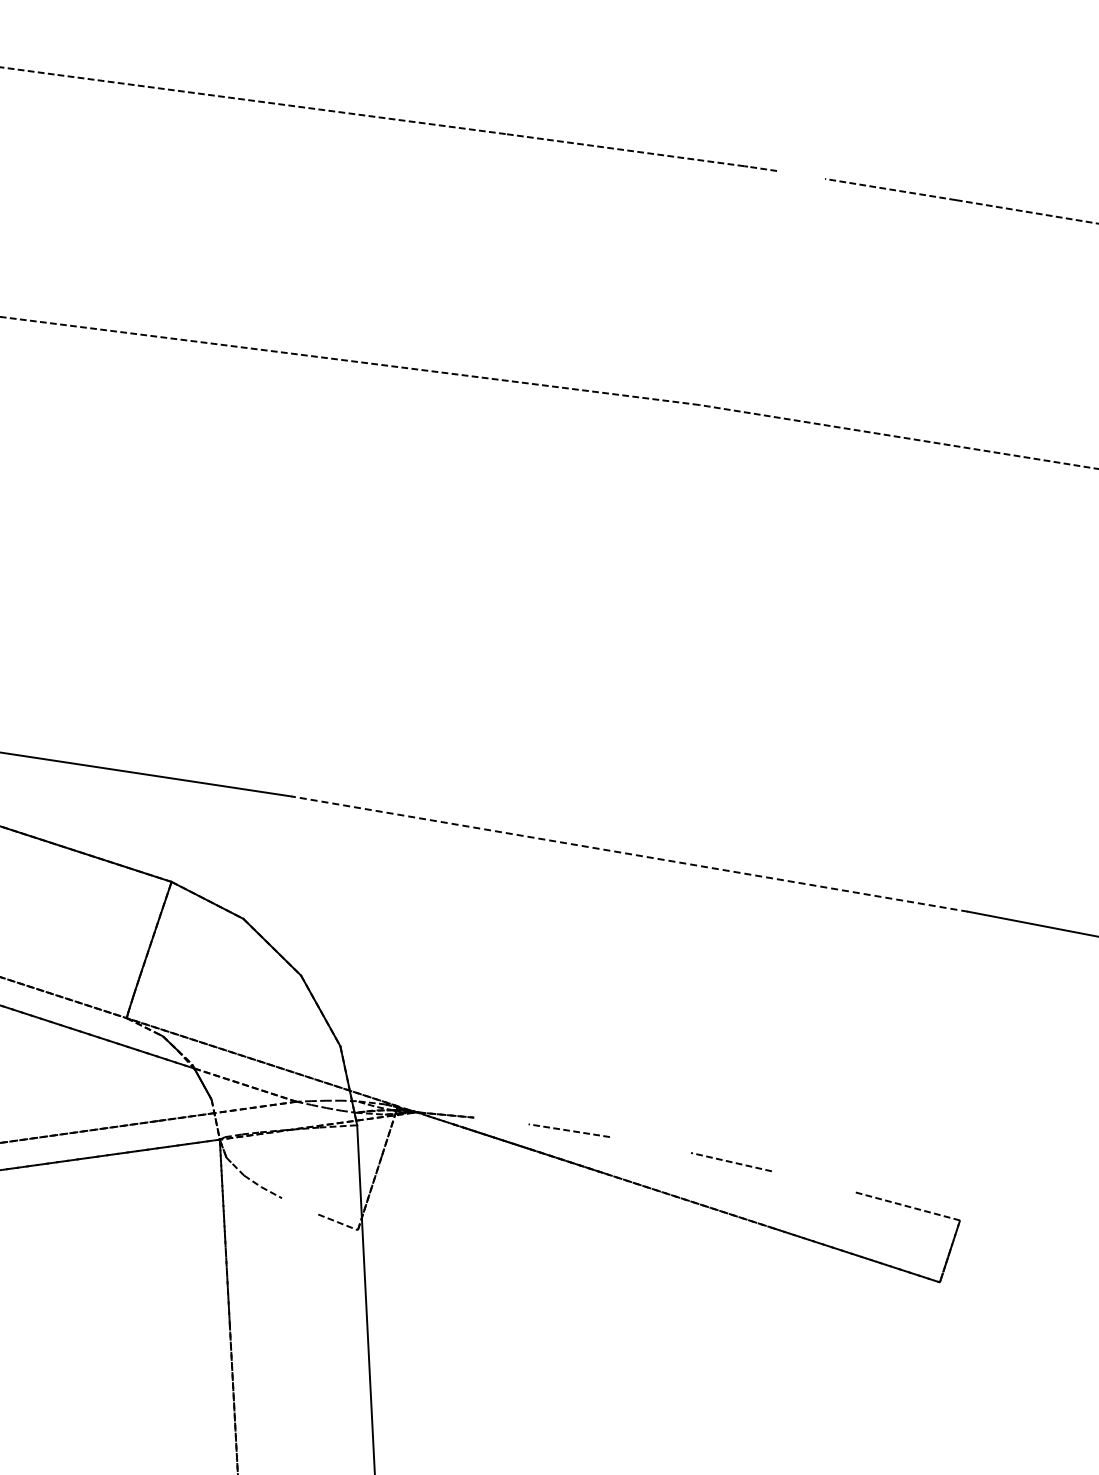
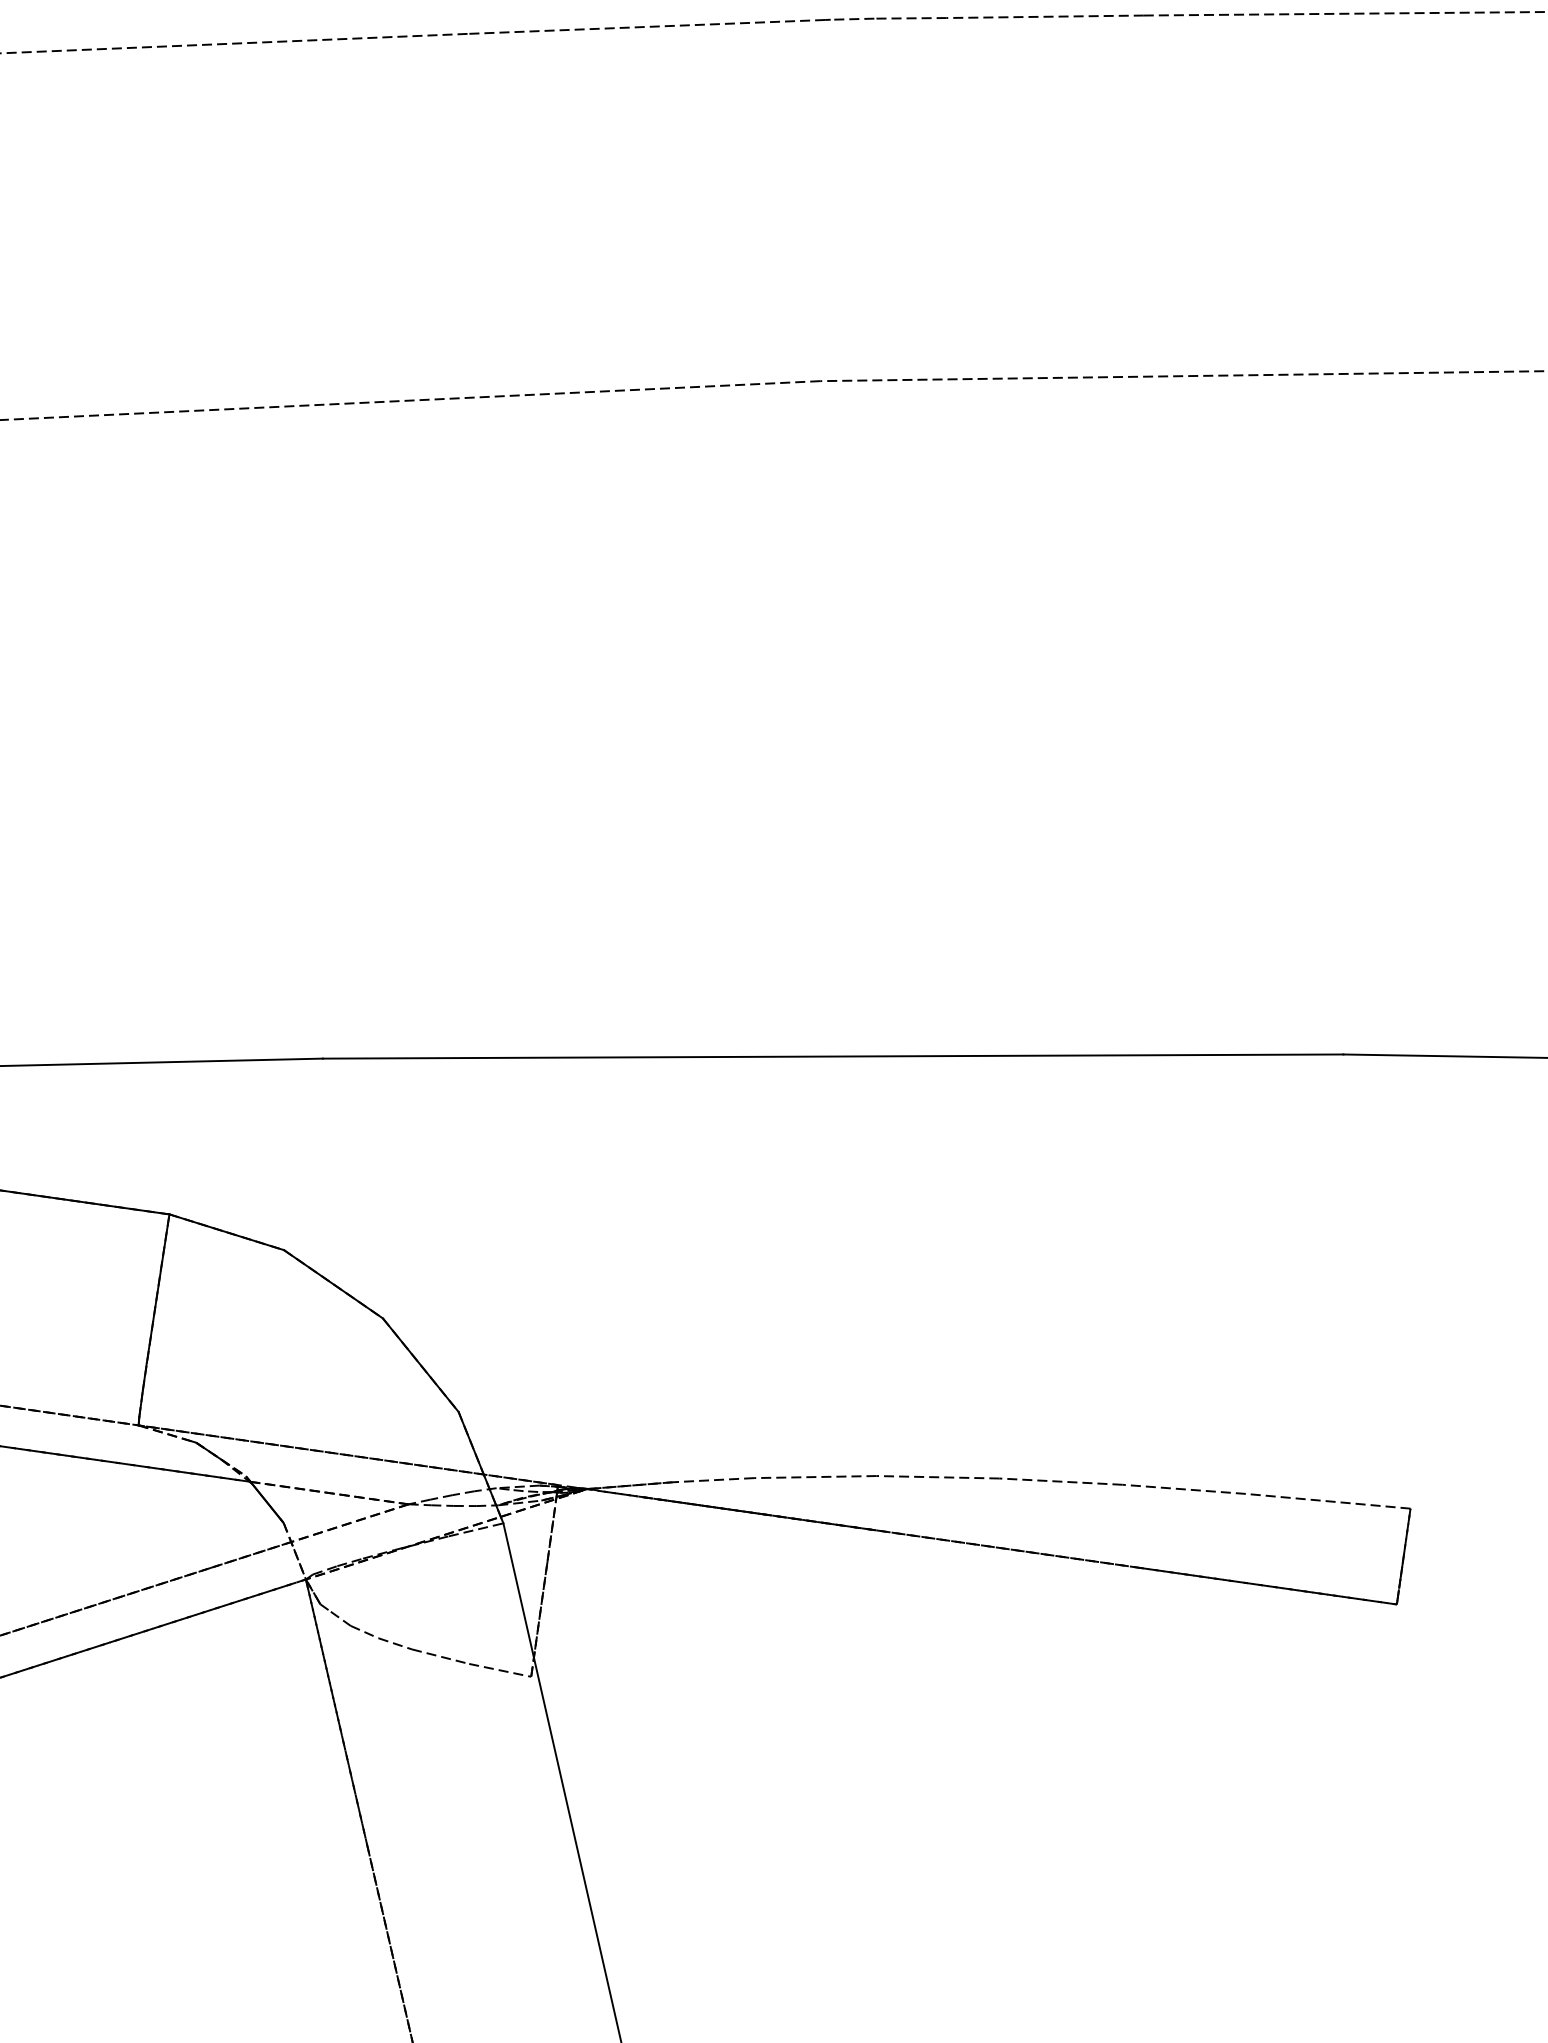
line: (801, 174) -> (911, 17), added
line: (629, 854) -> (832, 1057), dashed -> solid
line: (501, 1120) -> (713, 1479), added
line: (650, 1144) -> (937, 1476), added
line: (811, 1181) -> (1183, 1489), added
line: (300, 1206) -> (441, 1656), added

